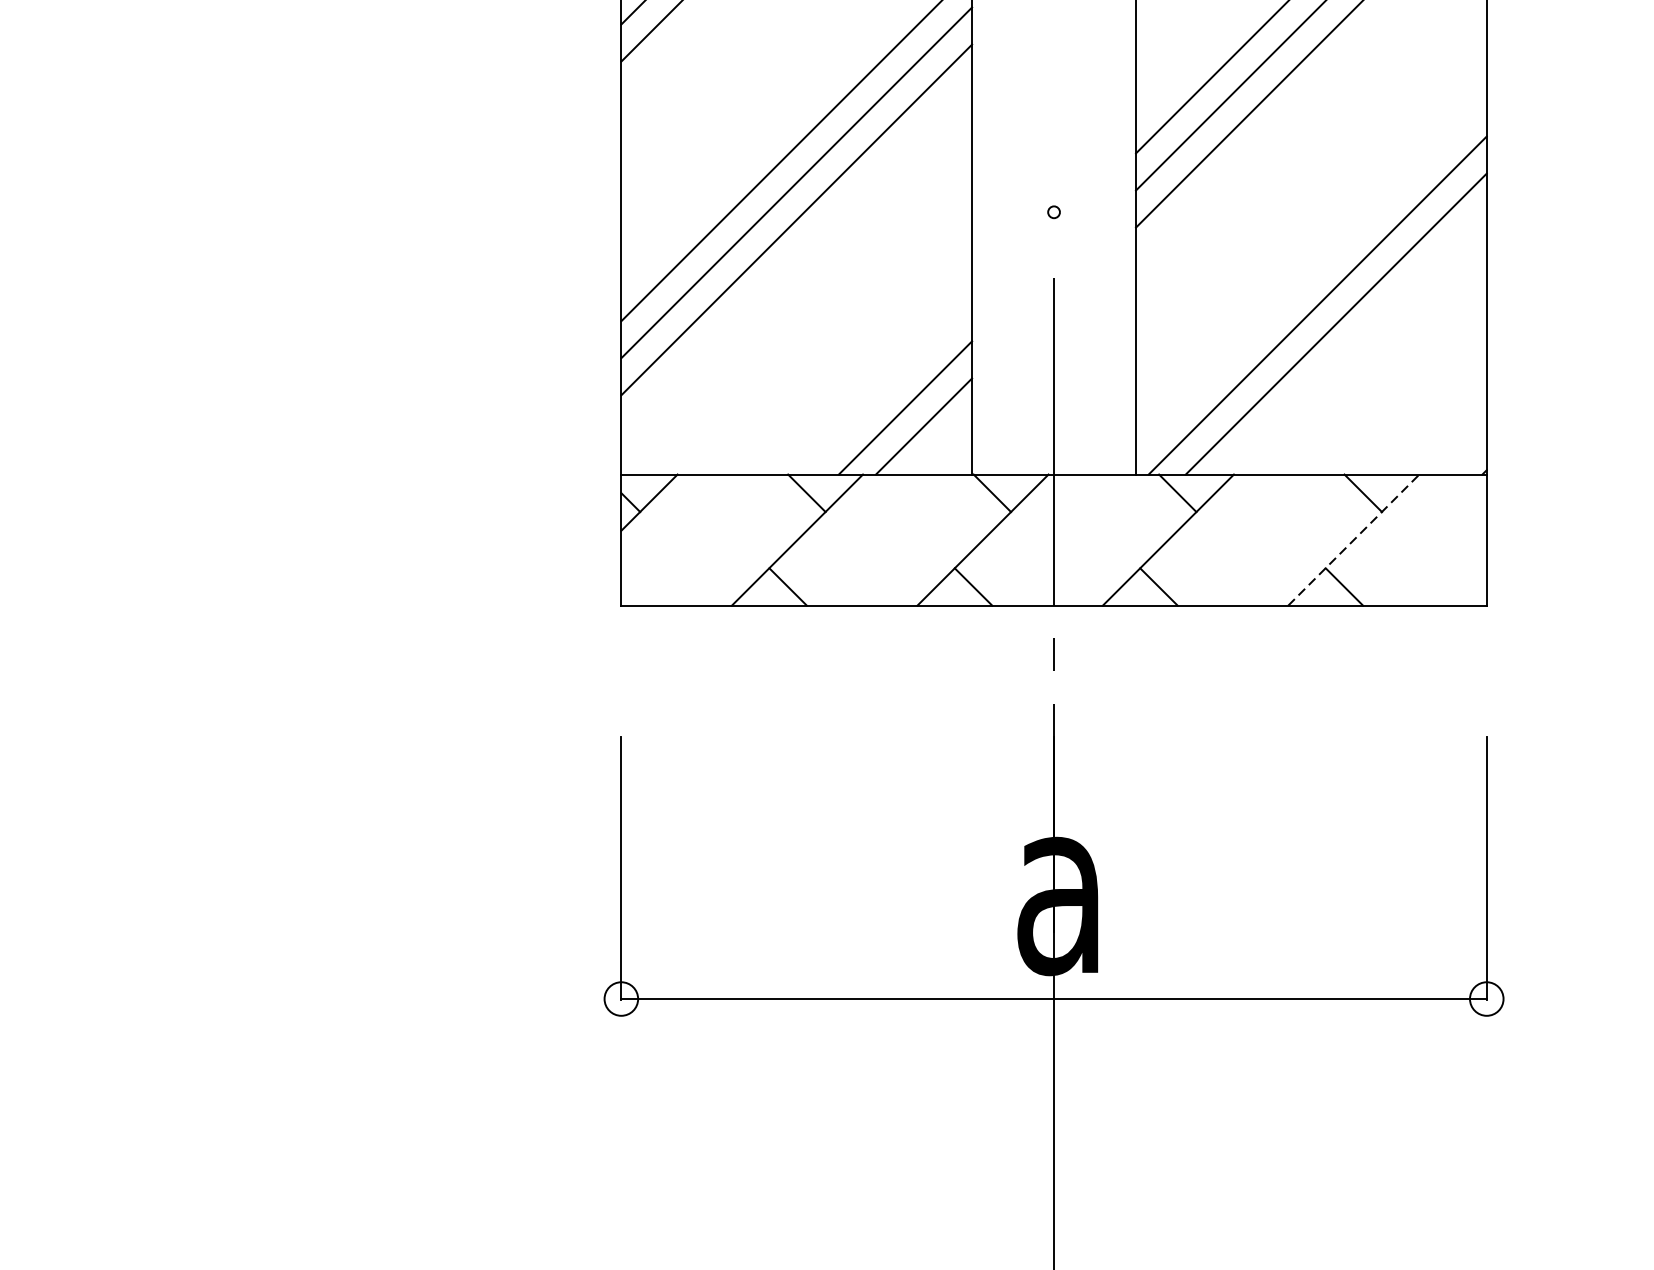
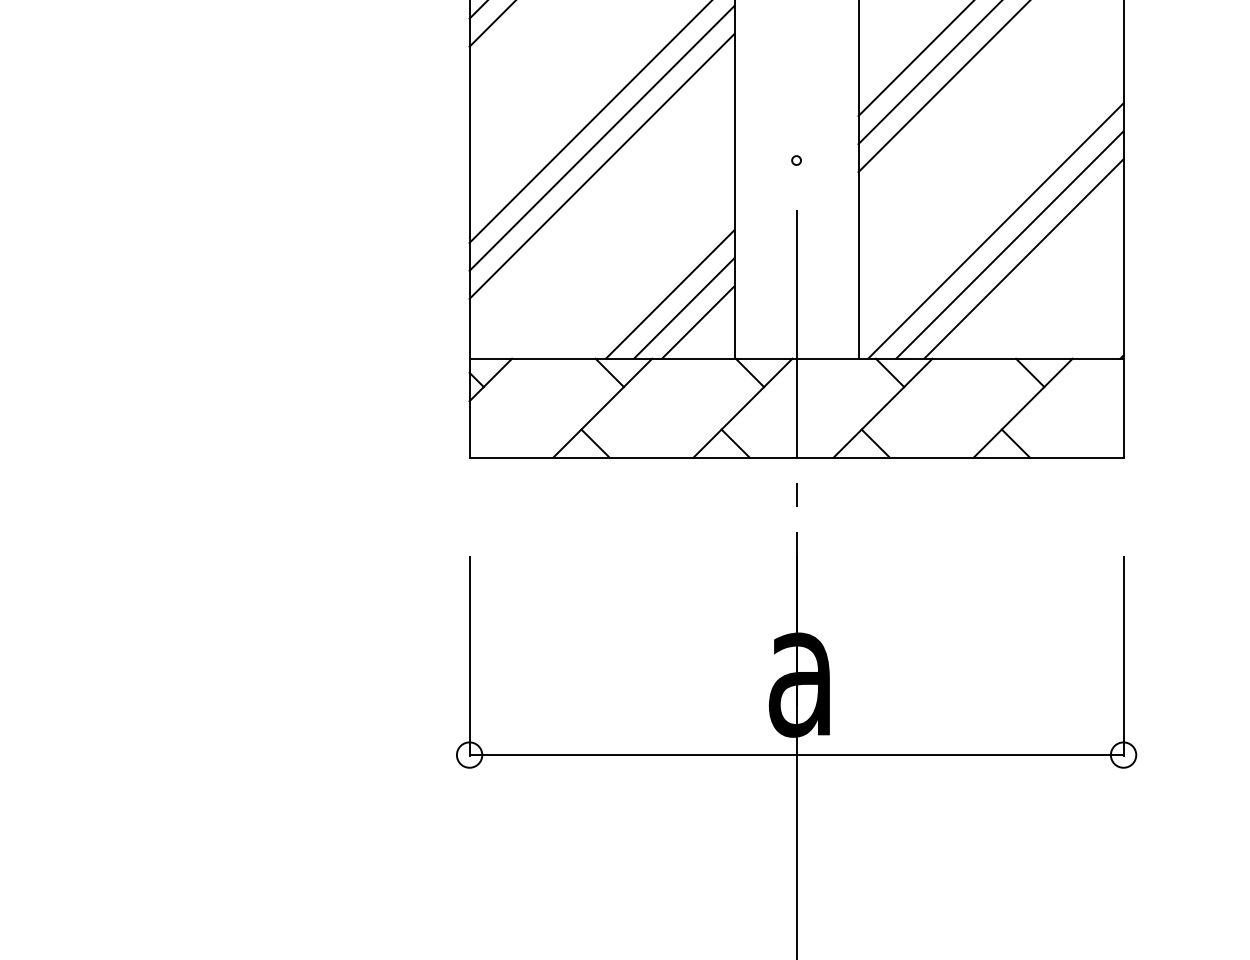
line: (1354, 341) -> (1023, 258), added
line: (885, 389) -> (669, 294), added
line: (1354, 539) -> (1023, 407), dashed -> solid

